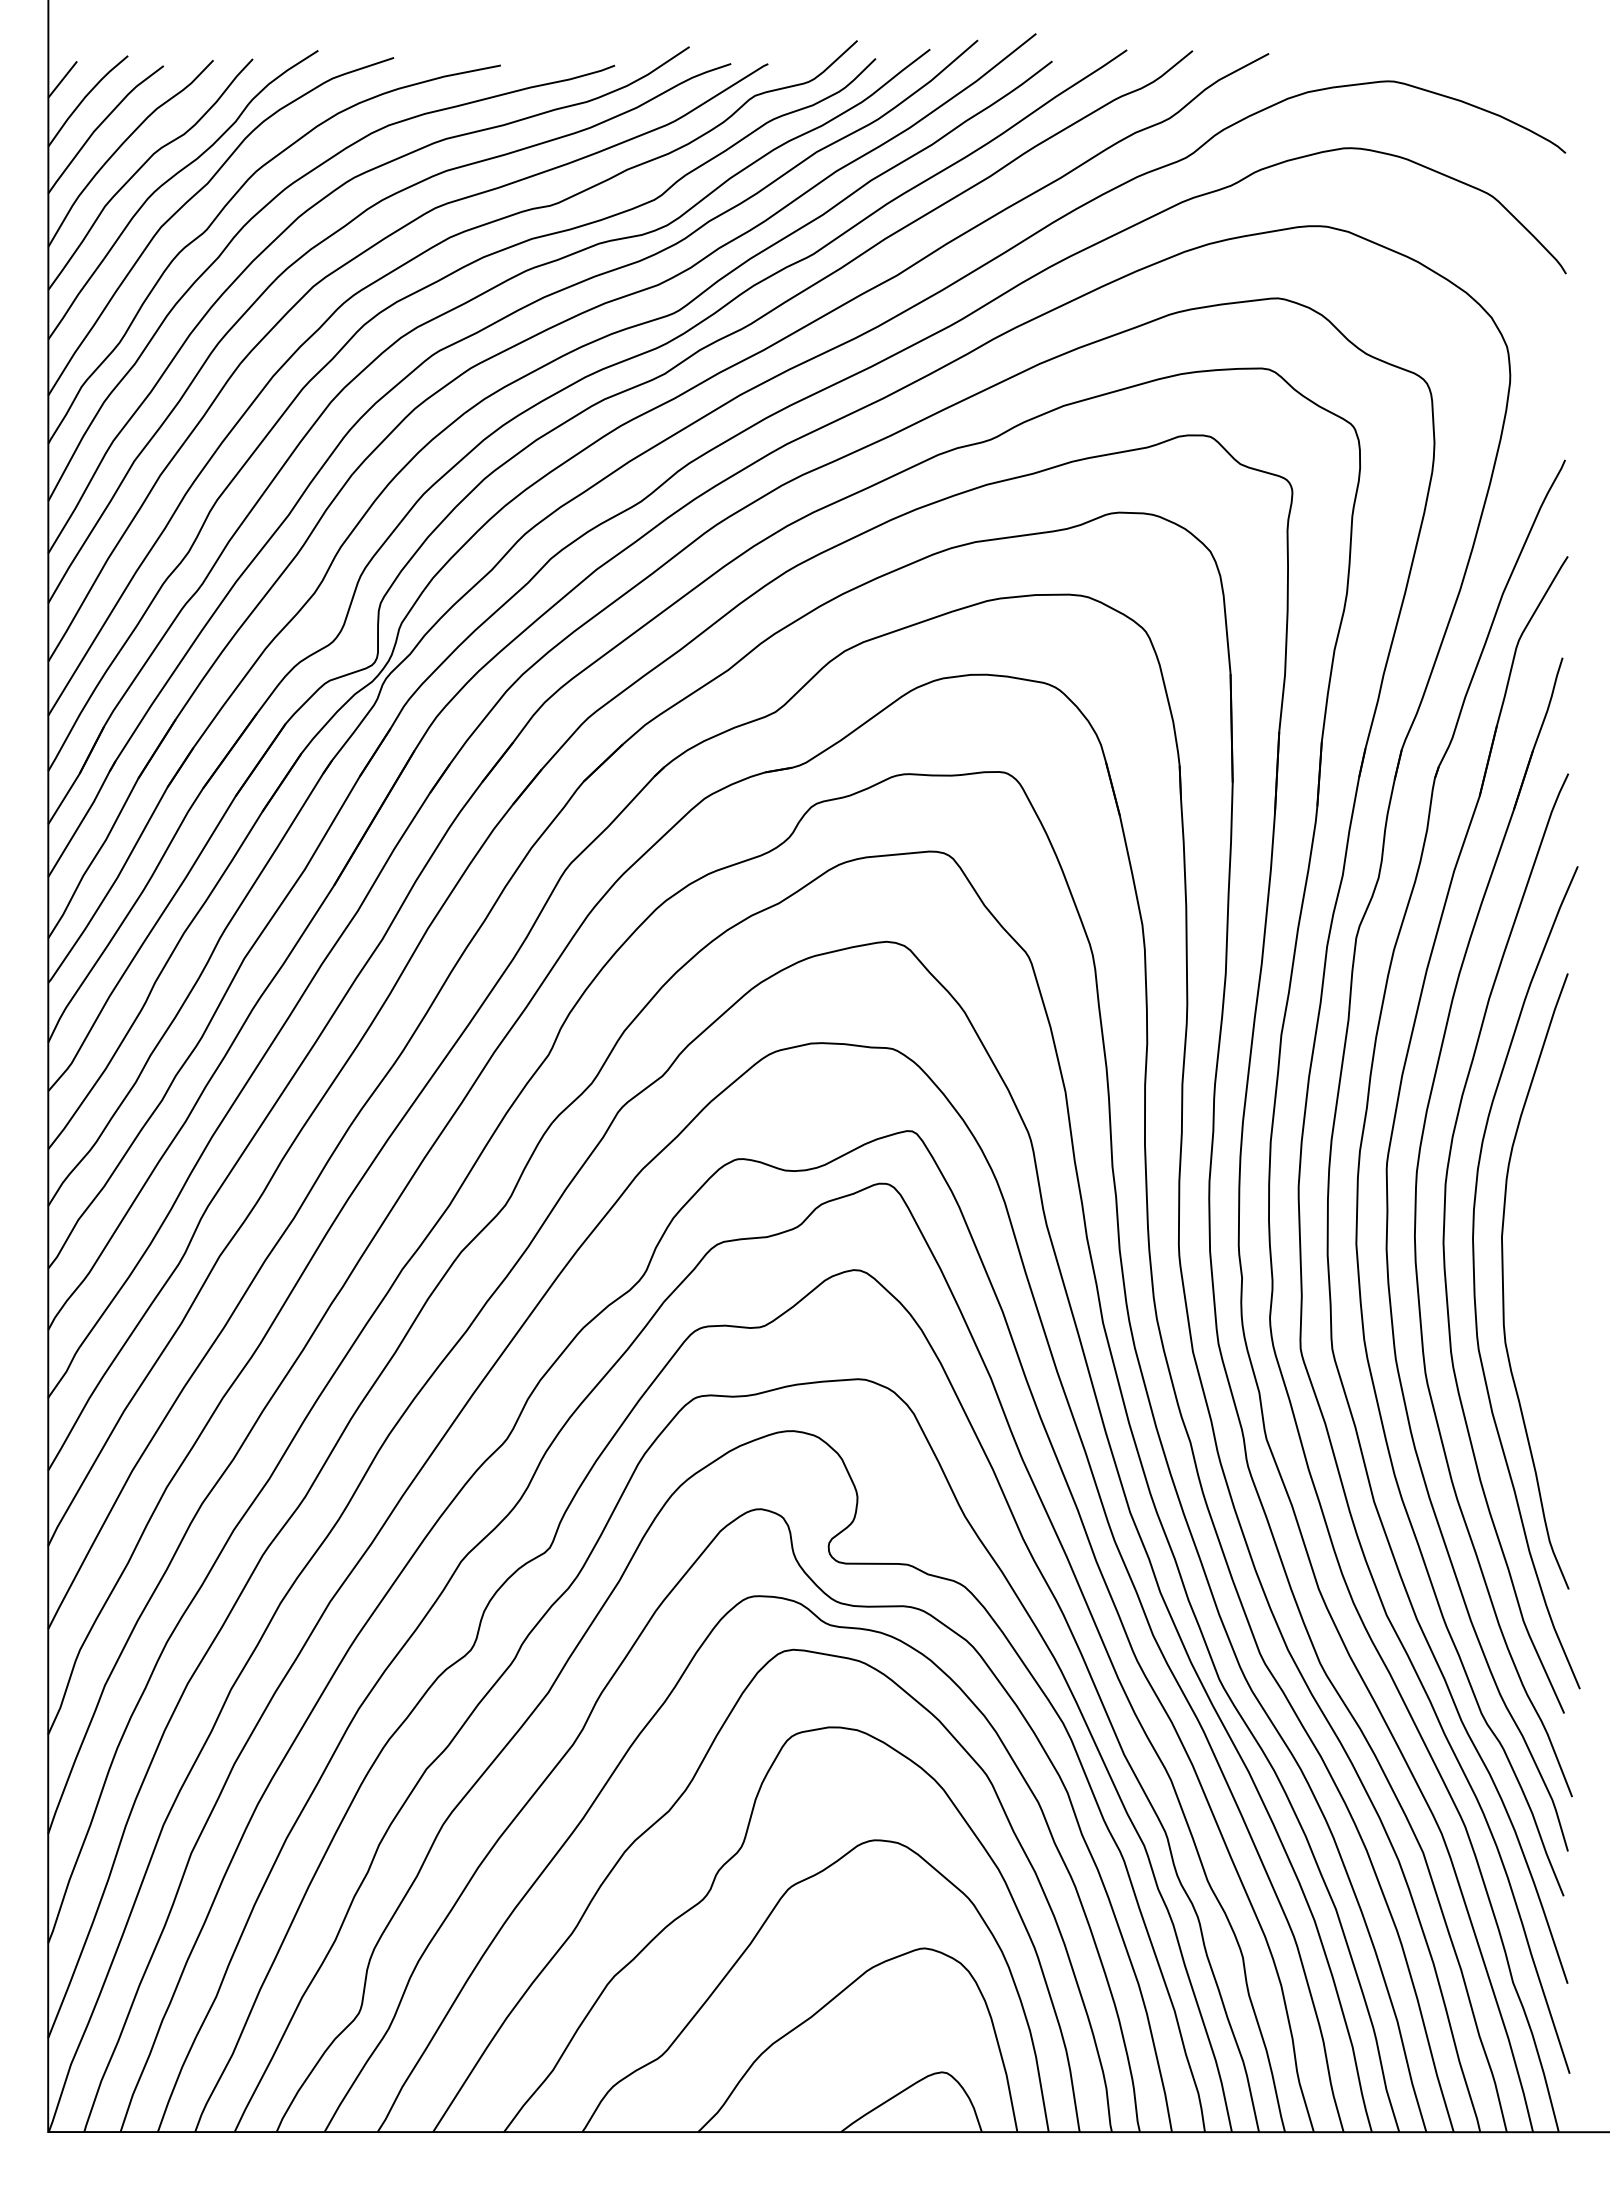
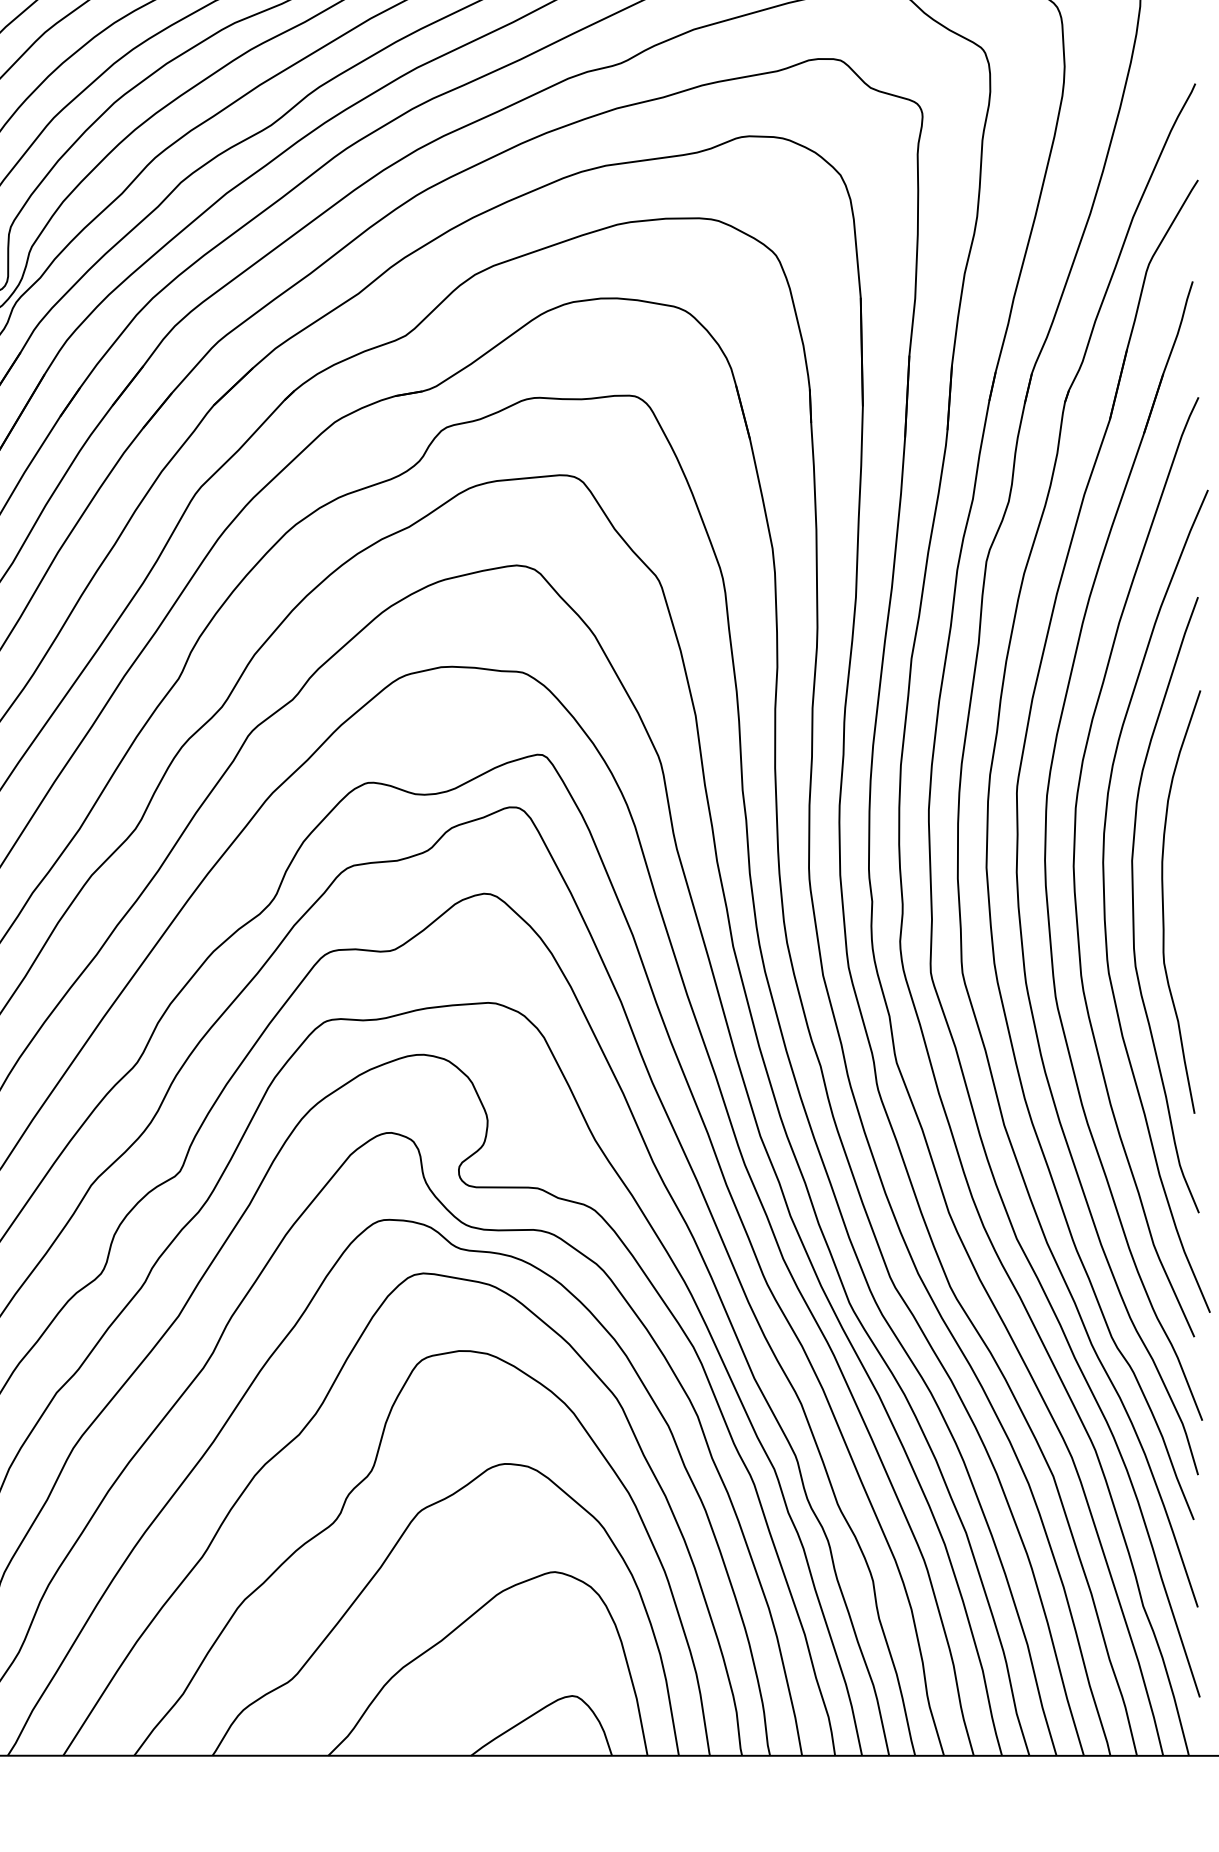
curve: (1533, 1278) -> (1163, 902), added

